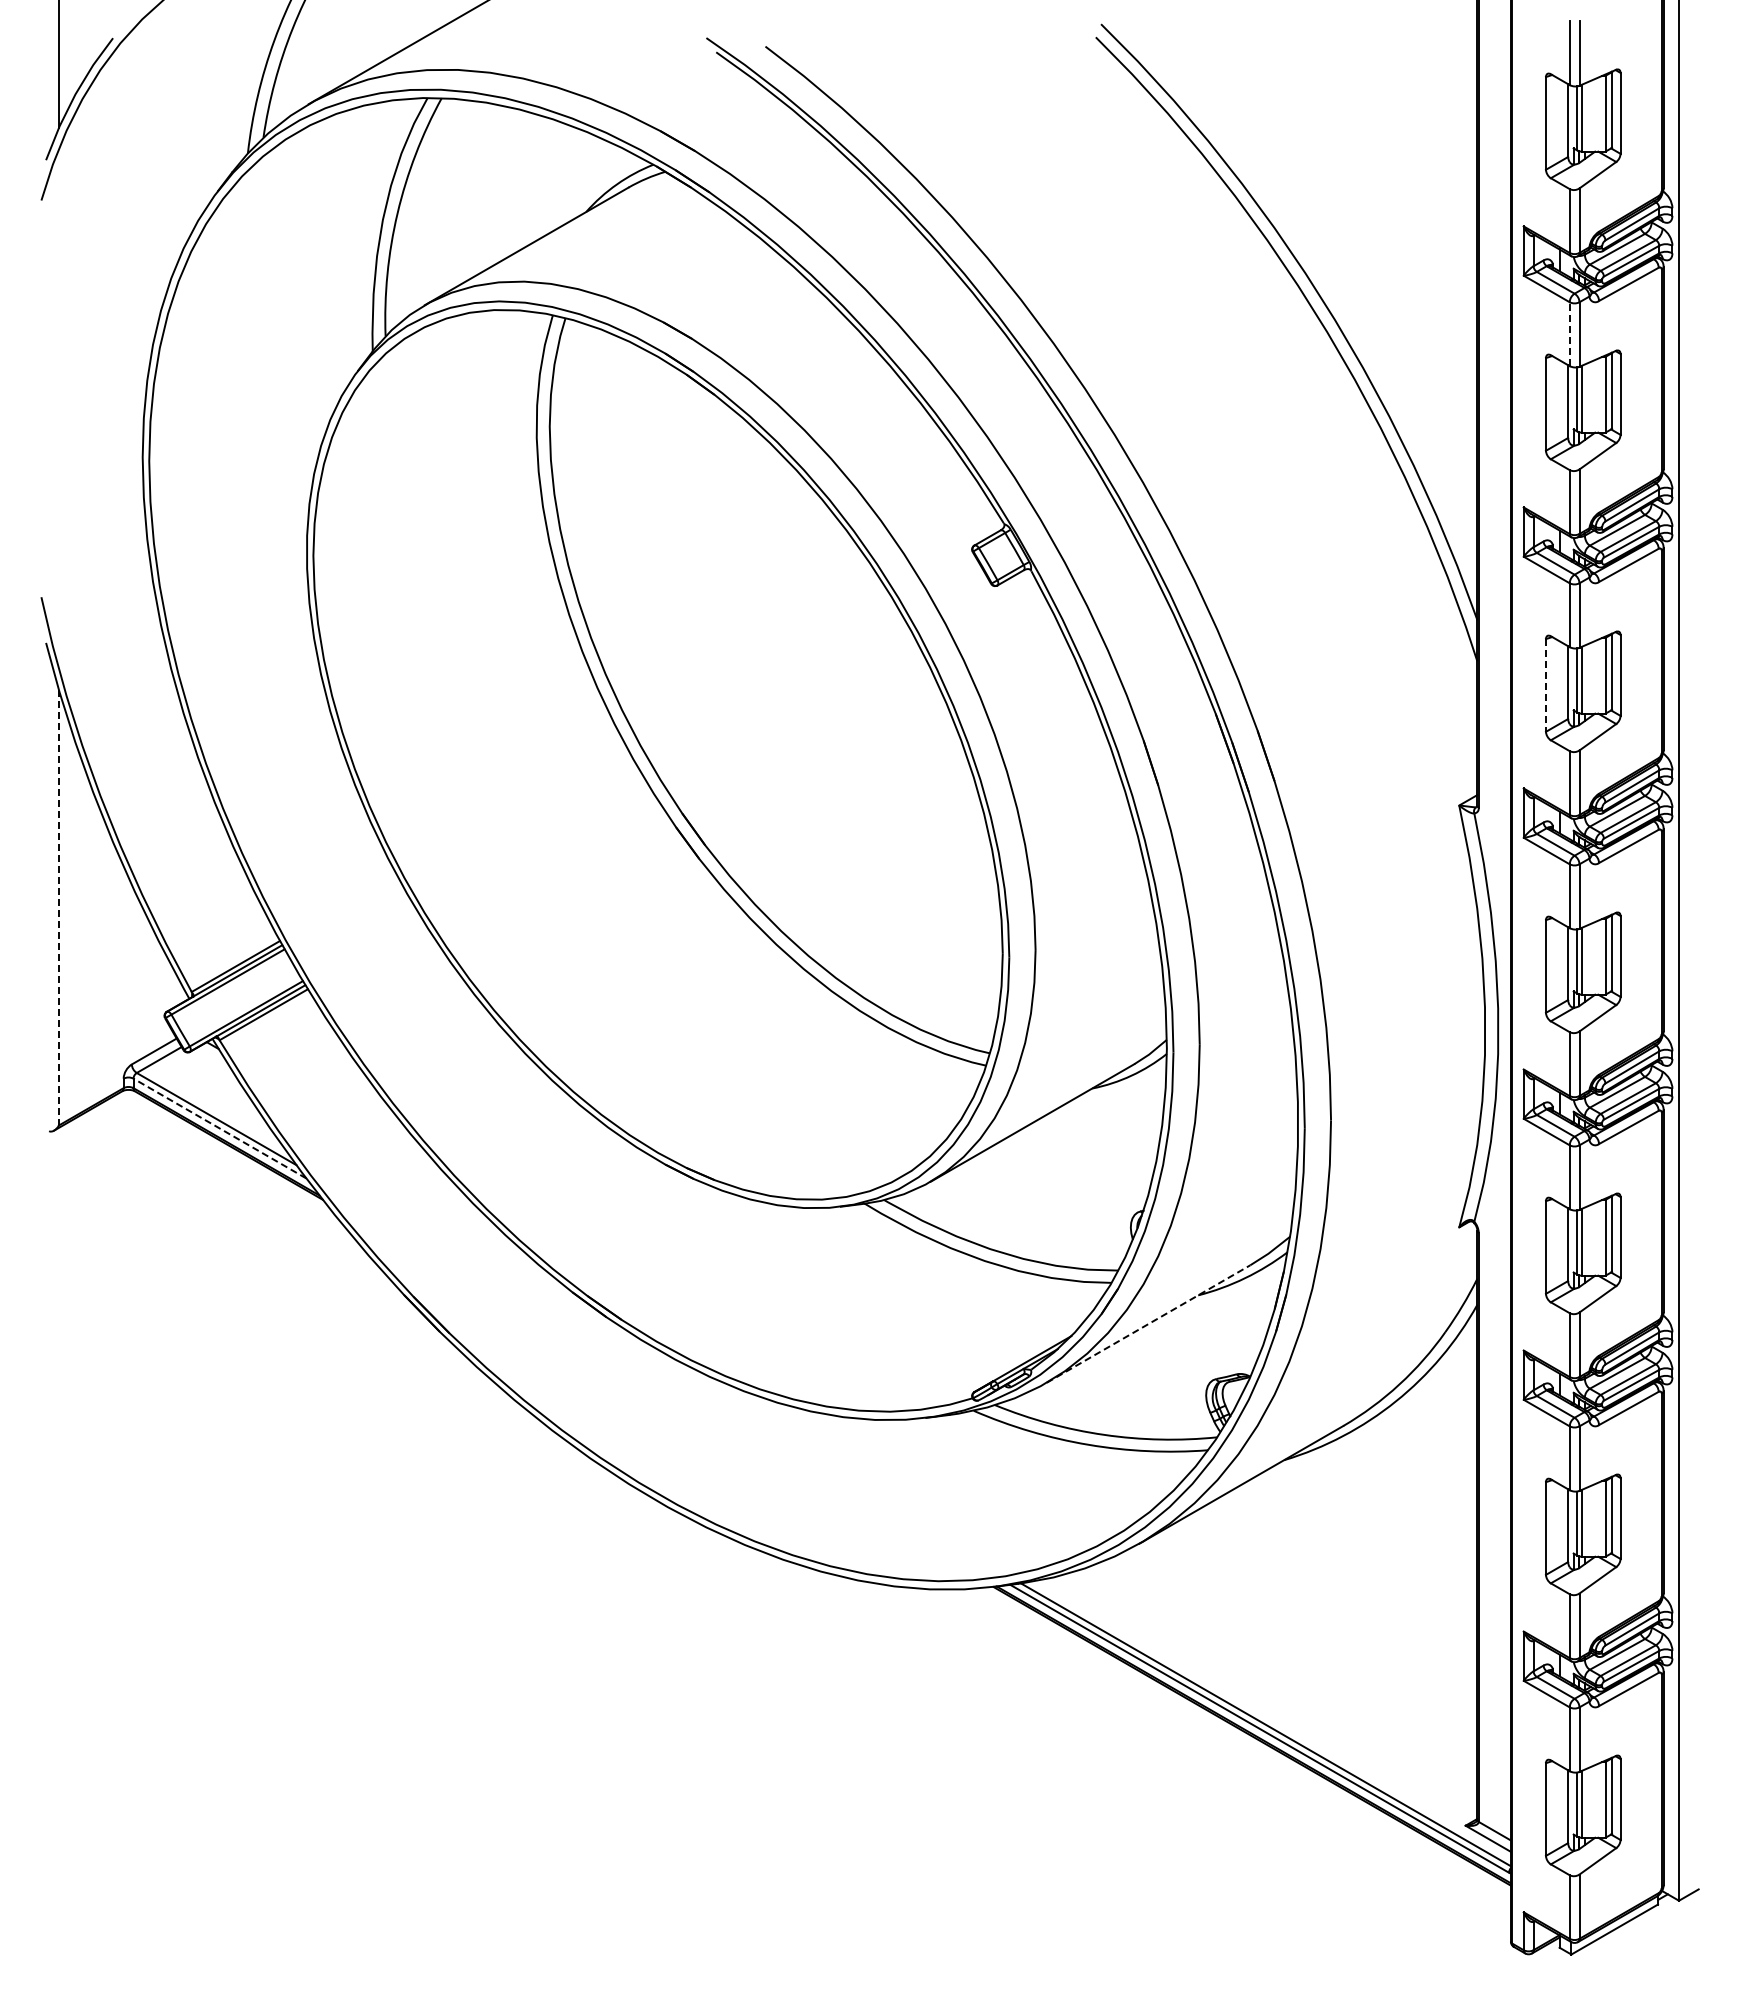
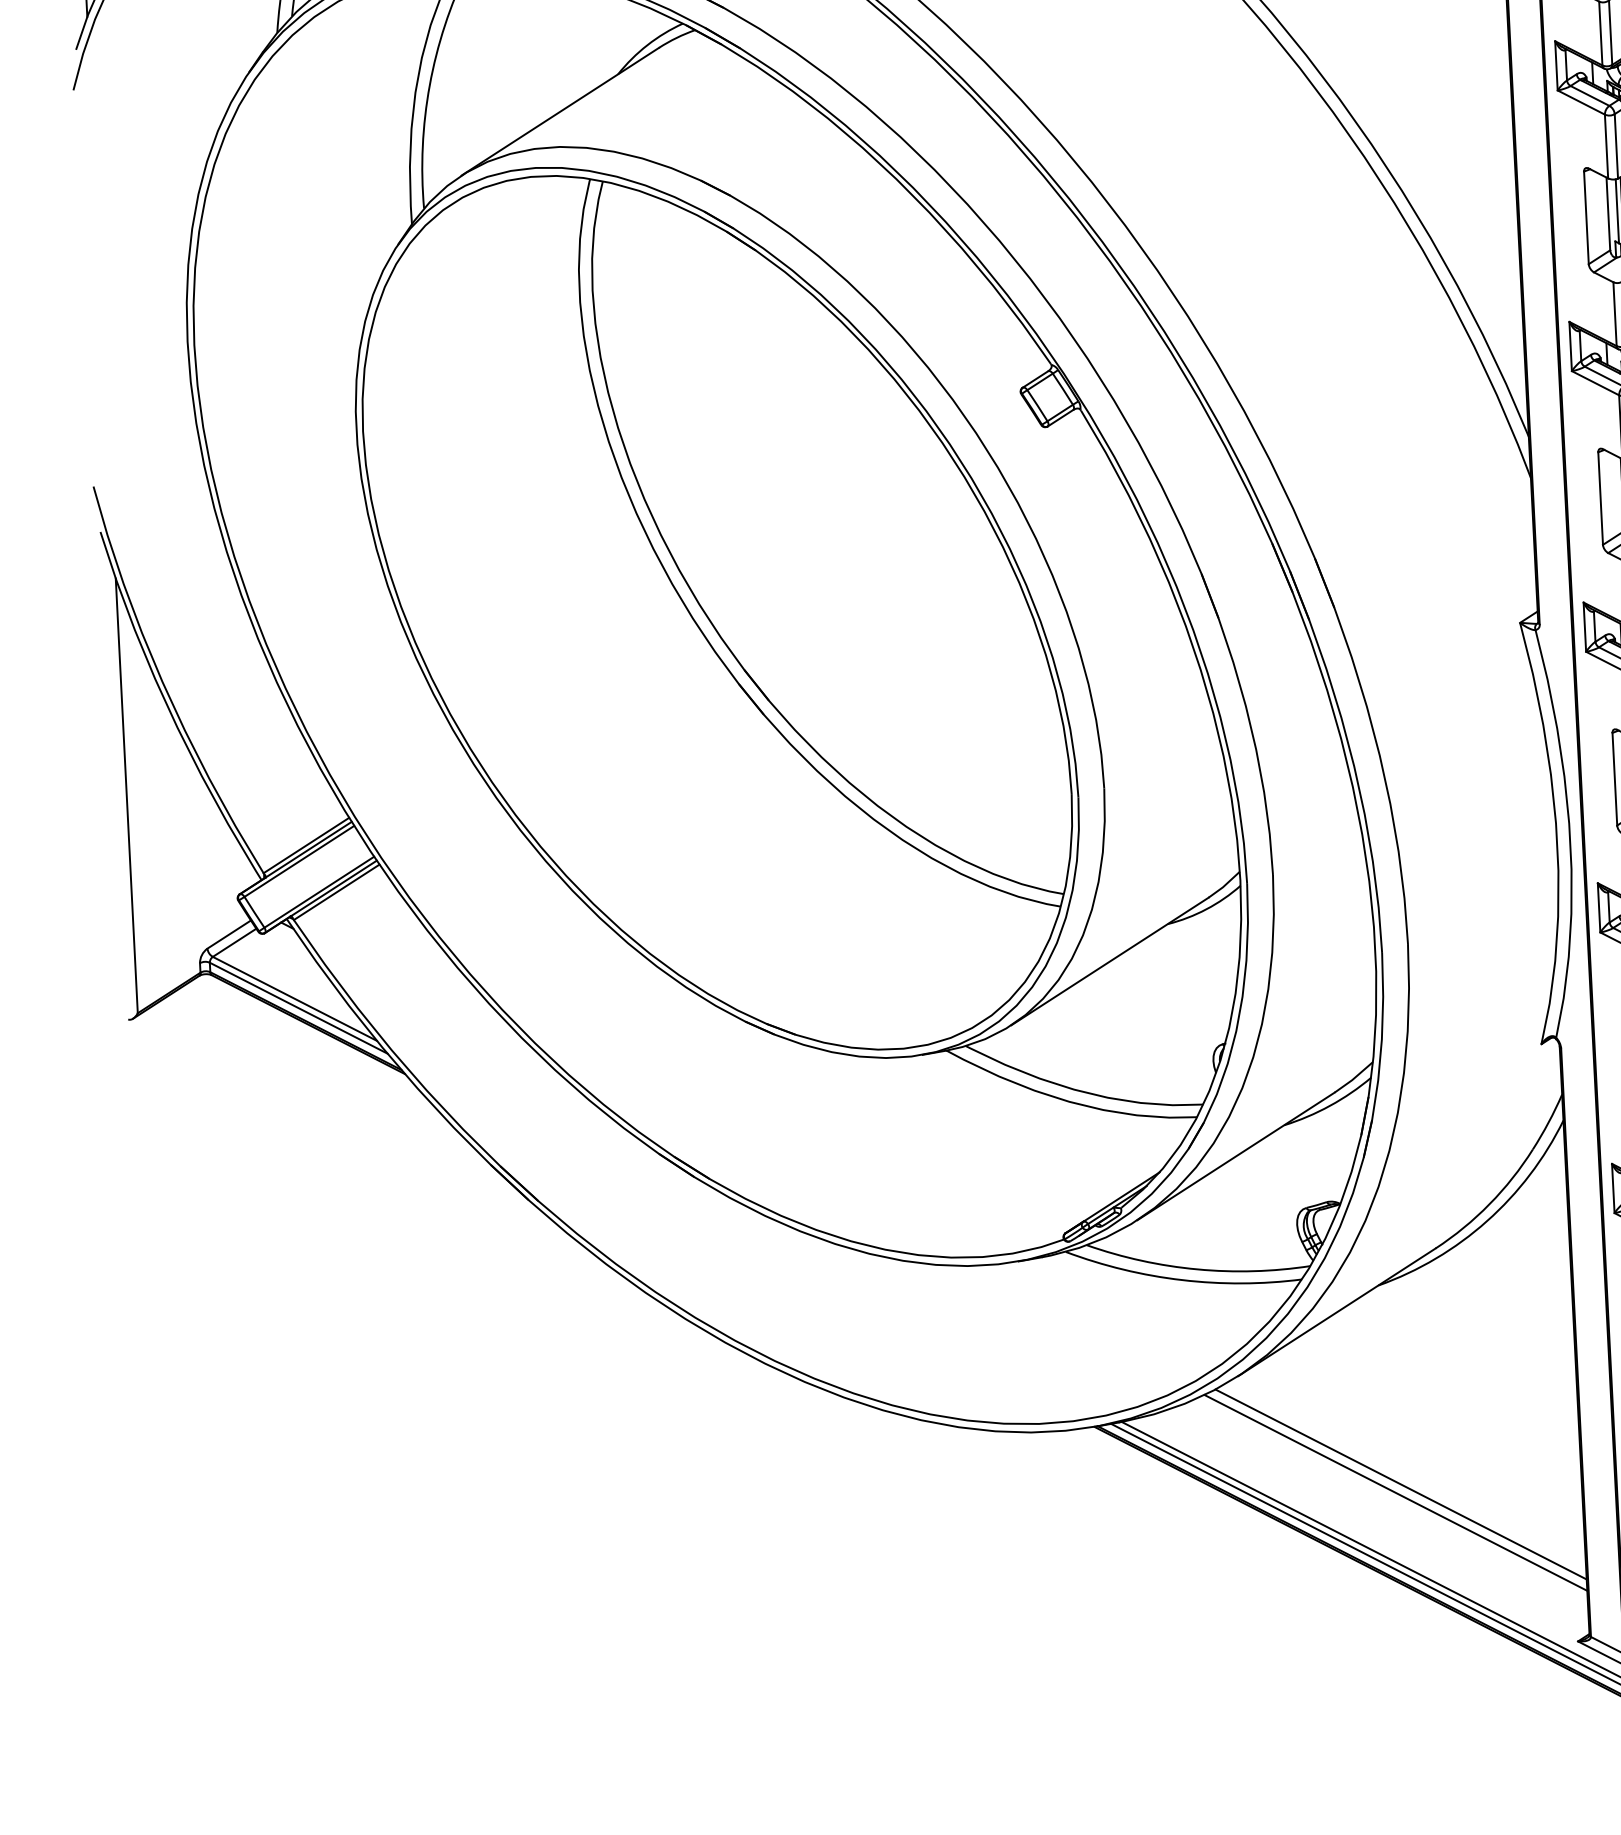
line: (1569, 334) -> (1606, 146), dashed -> solid
line: (1546, 685) -> (1601, 498), dashed -> solid
line: (58, 907) -> (126, 795), dashed -> solid
line: (219, 1128) -> (298, 1008), dashed -> solid
line: (1148, 1324) -> (1235, 1156), dashed -> solid
line: (1296, 1659) -> (1400, 1483), added
line: (1291, 1667) -> (1396, 1492), added

